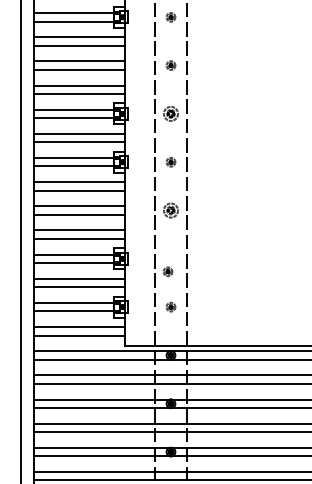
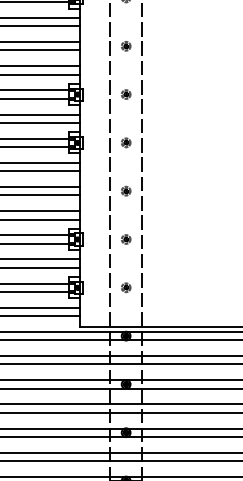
part: (170, 113) -> (125, 94), size x0.62
part: (170, 210) -> (125, 191), size x0.62
part: (167, 271) -> (125, 239), moved

